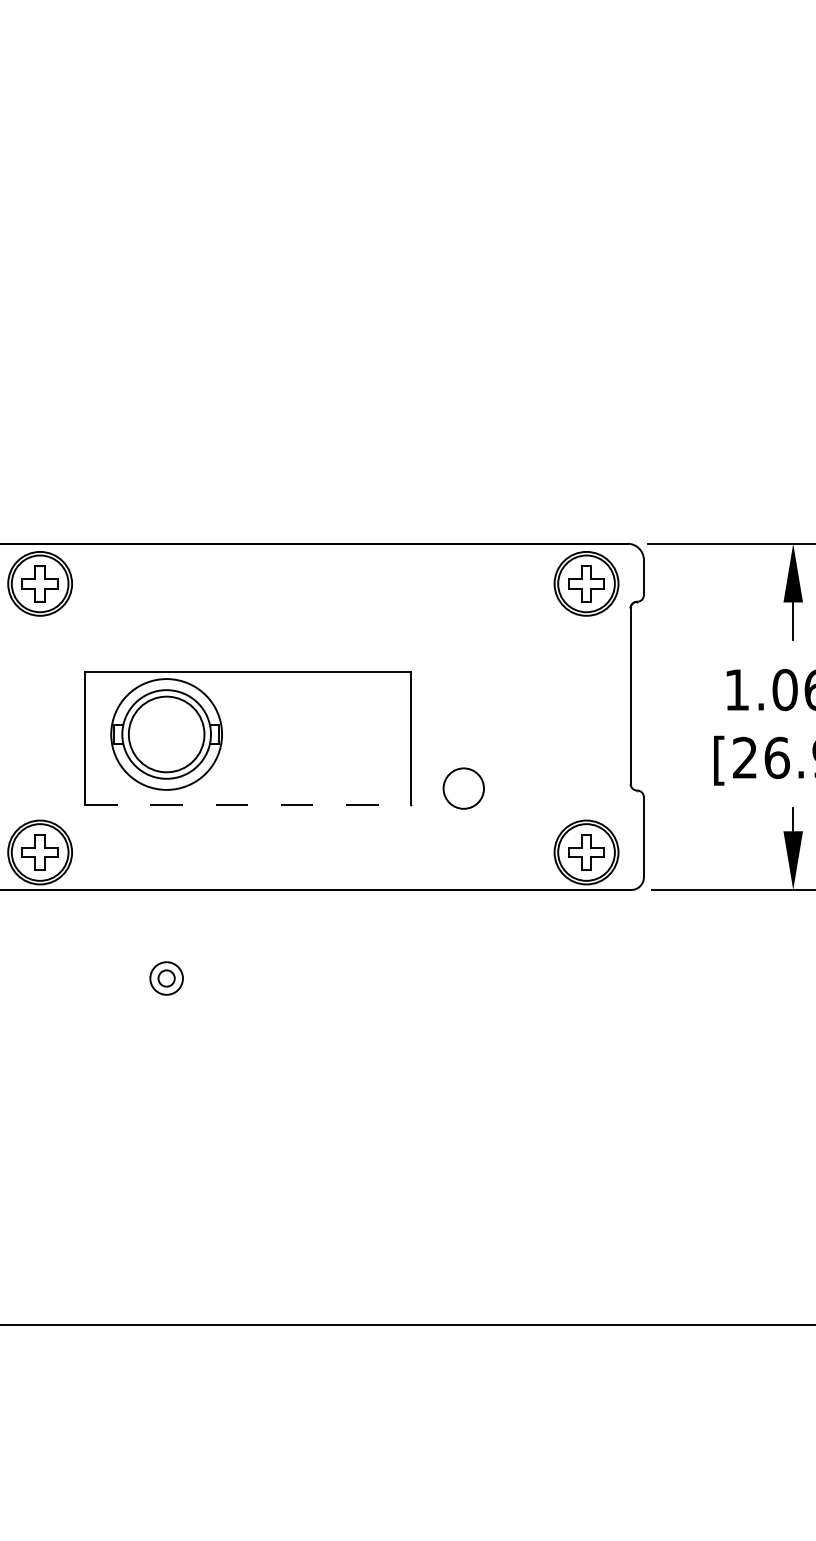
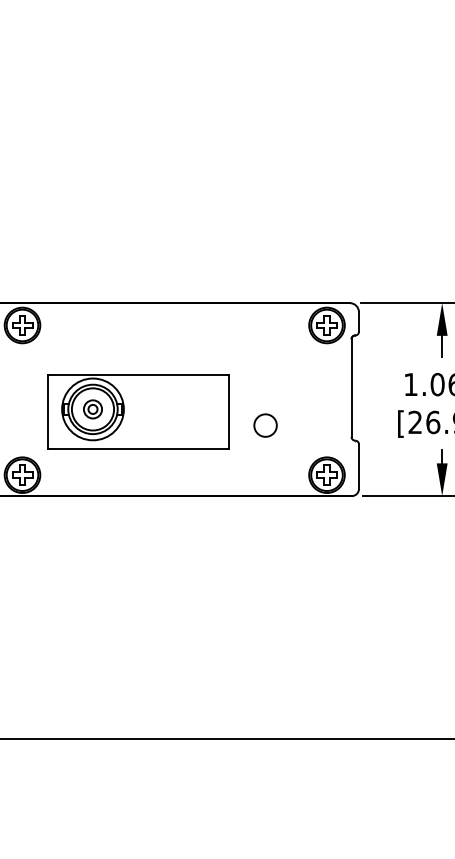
circle: (463, 788) -> (265, 425), moved
line: (248, 804) -> (138, 448), dashed -> solid
part: (165, 978) -> (92, 409), moved

